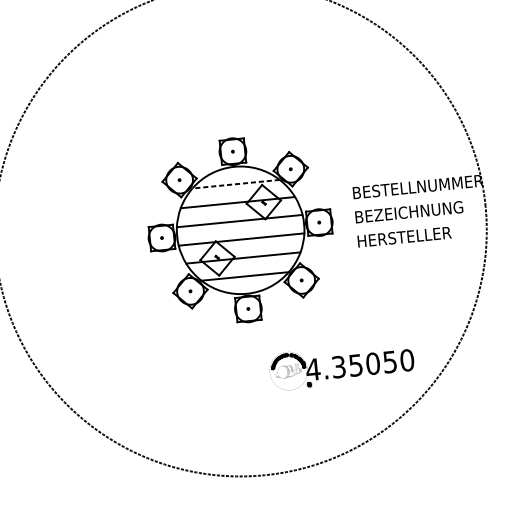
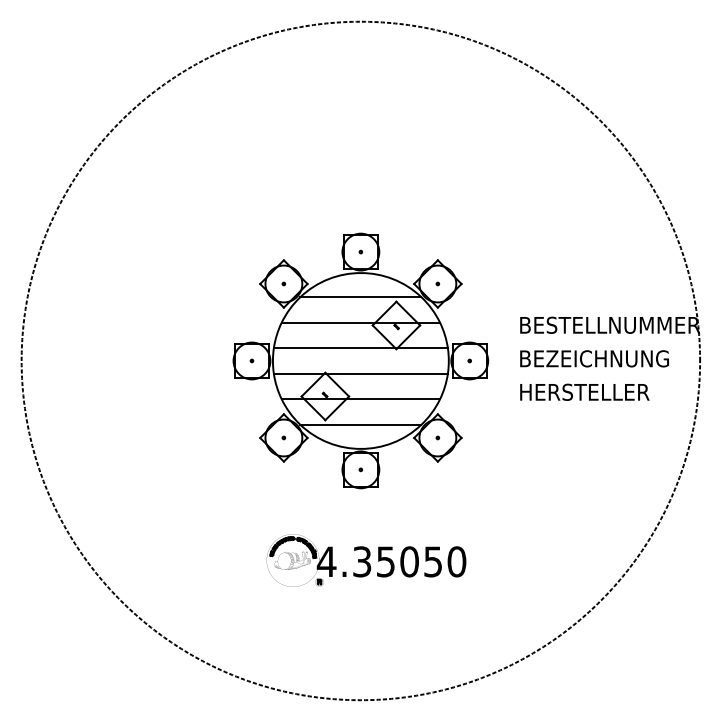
line: (235, 184) -> (360, 297), dashed -> solid
part: (341, 365) -> (366, 560), moved

